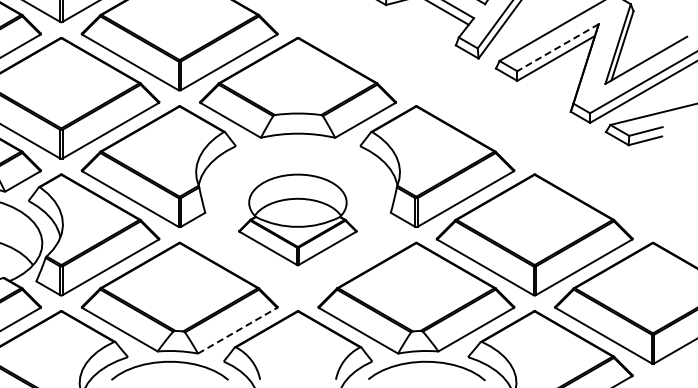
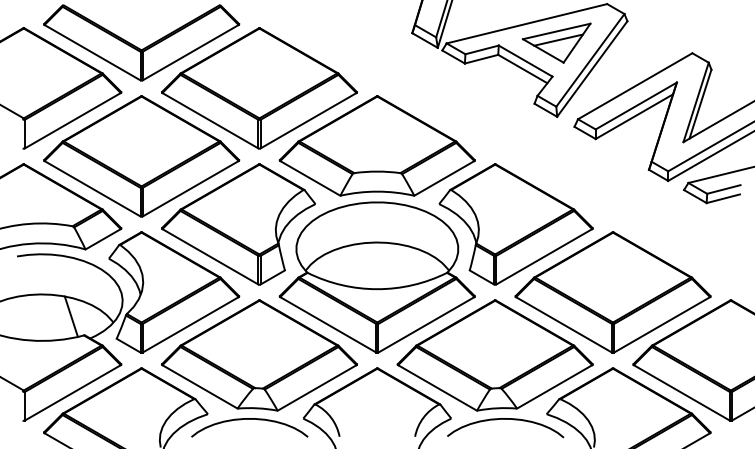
line: (558, 48) -> (636, 106), dashed -> solid
part: (297, 219) -> (376, 277), size x1.67
line: (237, 330) -> (317, 387), dashed -> solid

